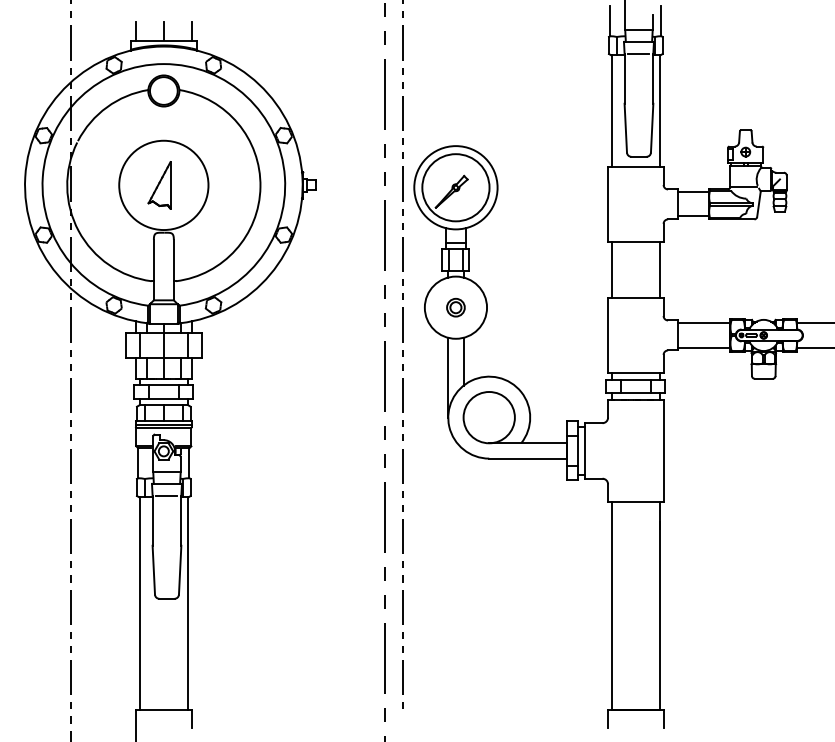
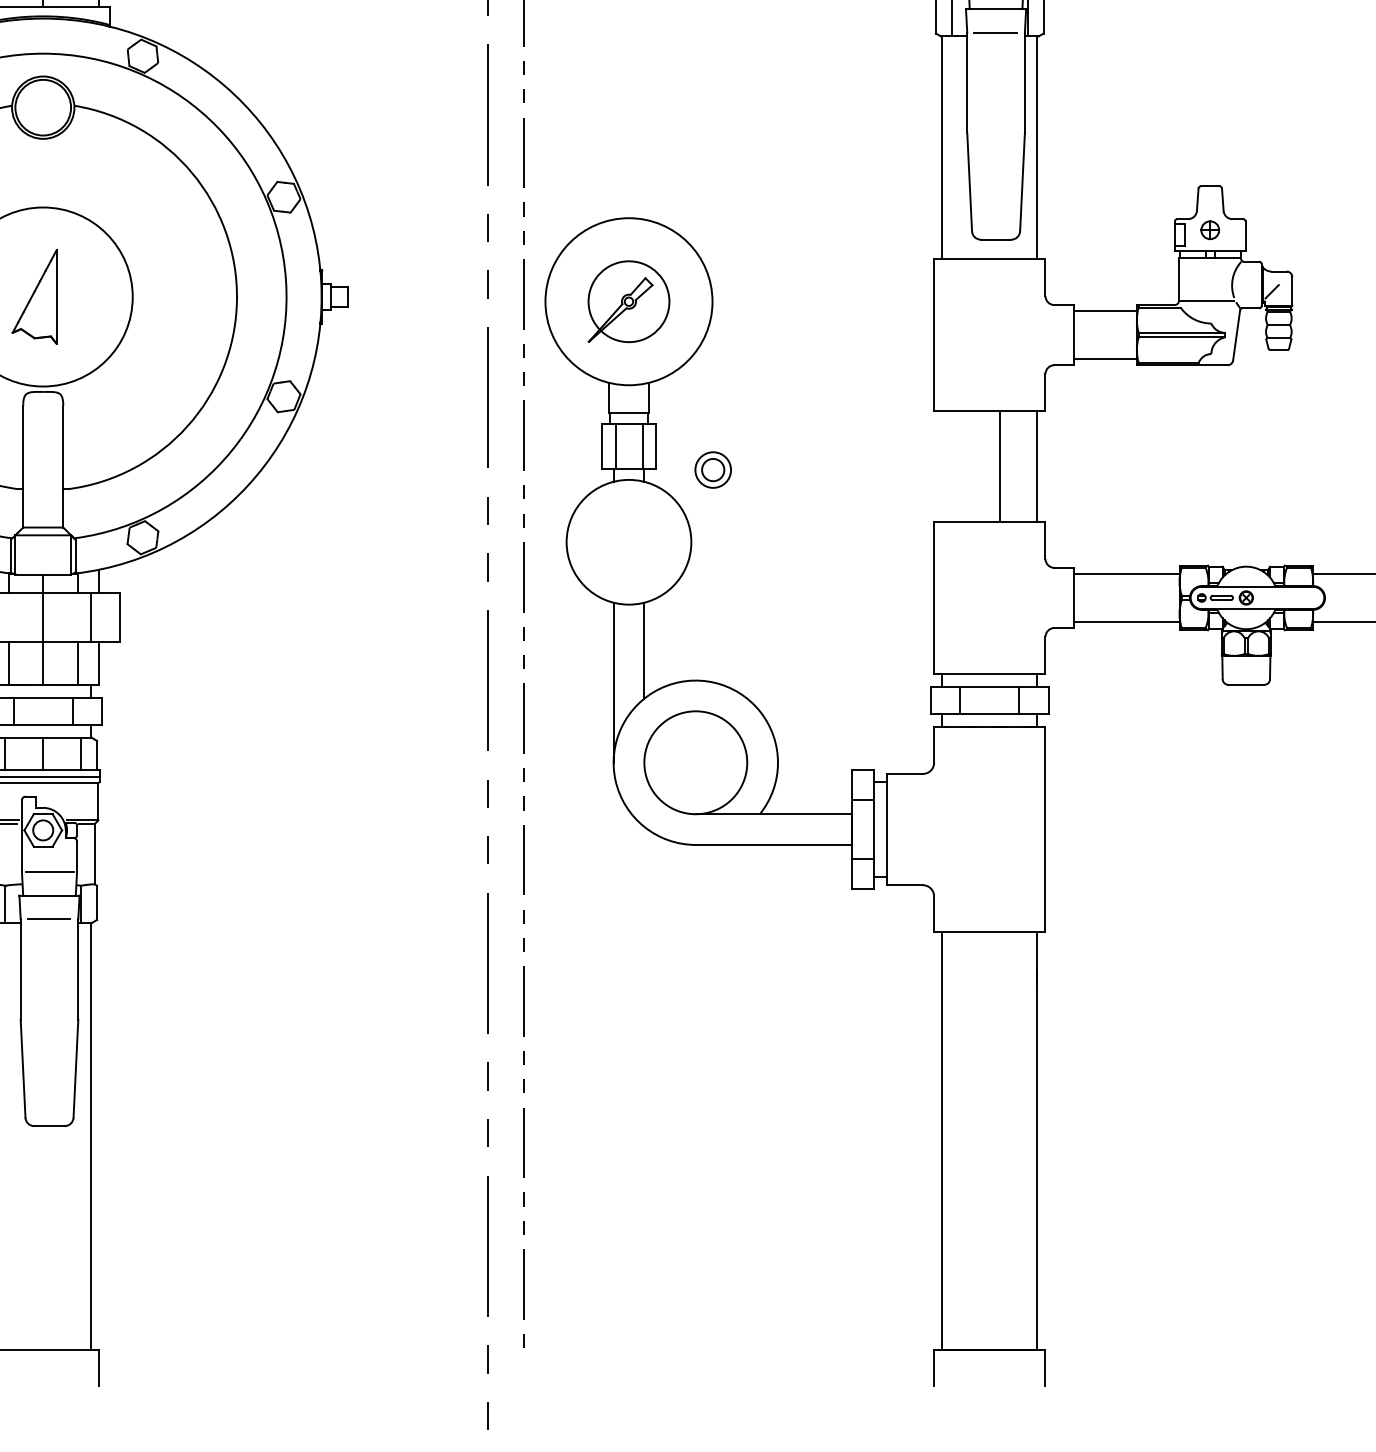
circle: (455, 187) -> (628, 301), size x0.6
line: (612, 269) -> (1001, 465), moved
part: (455, 307) -> (712, 469), moved

